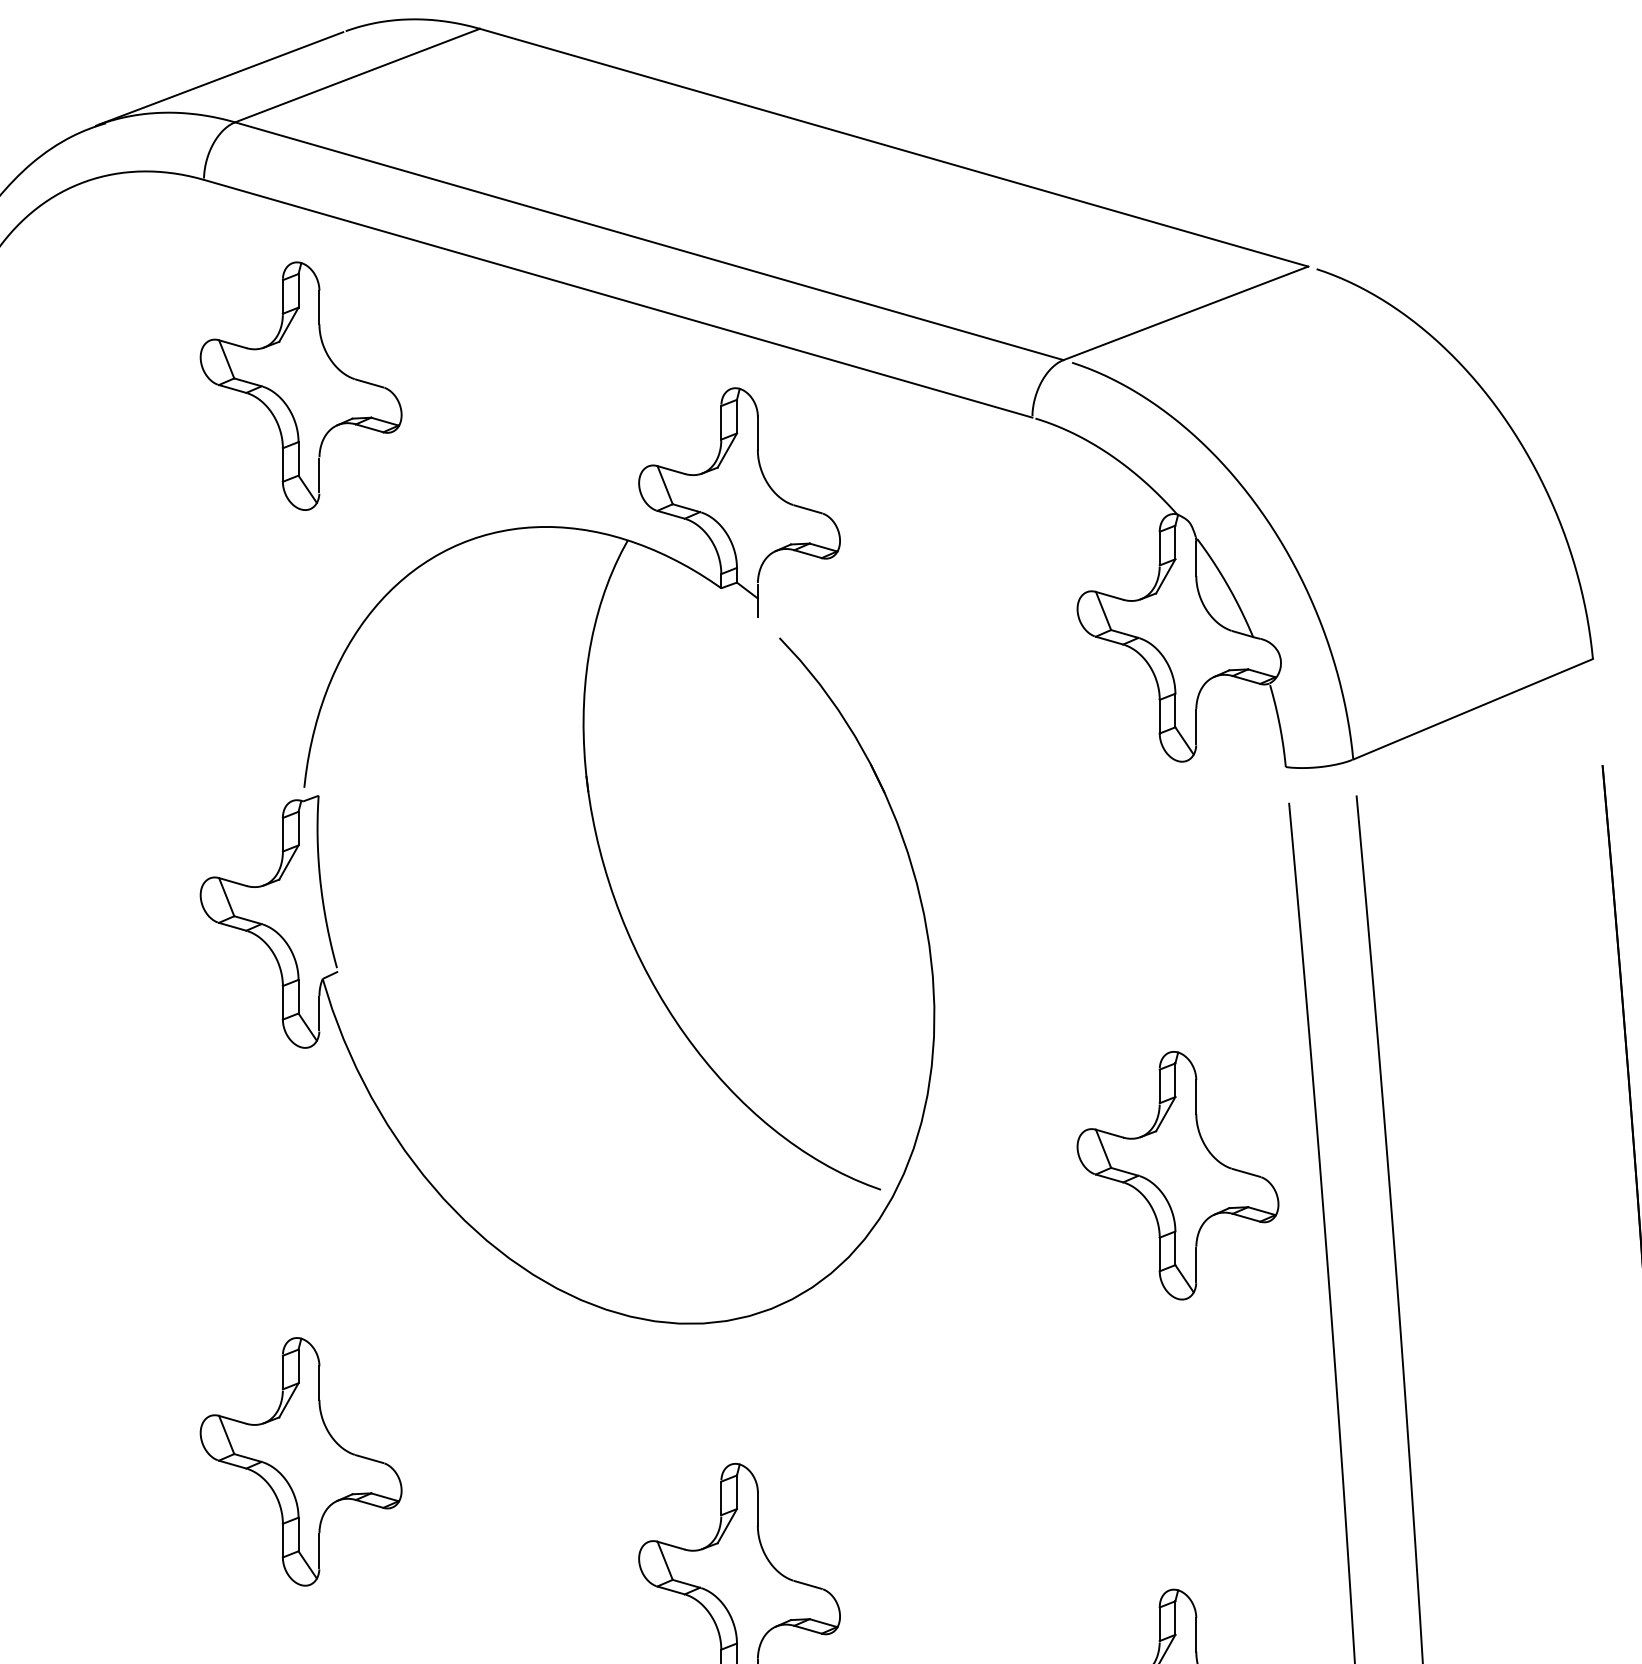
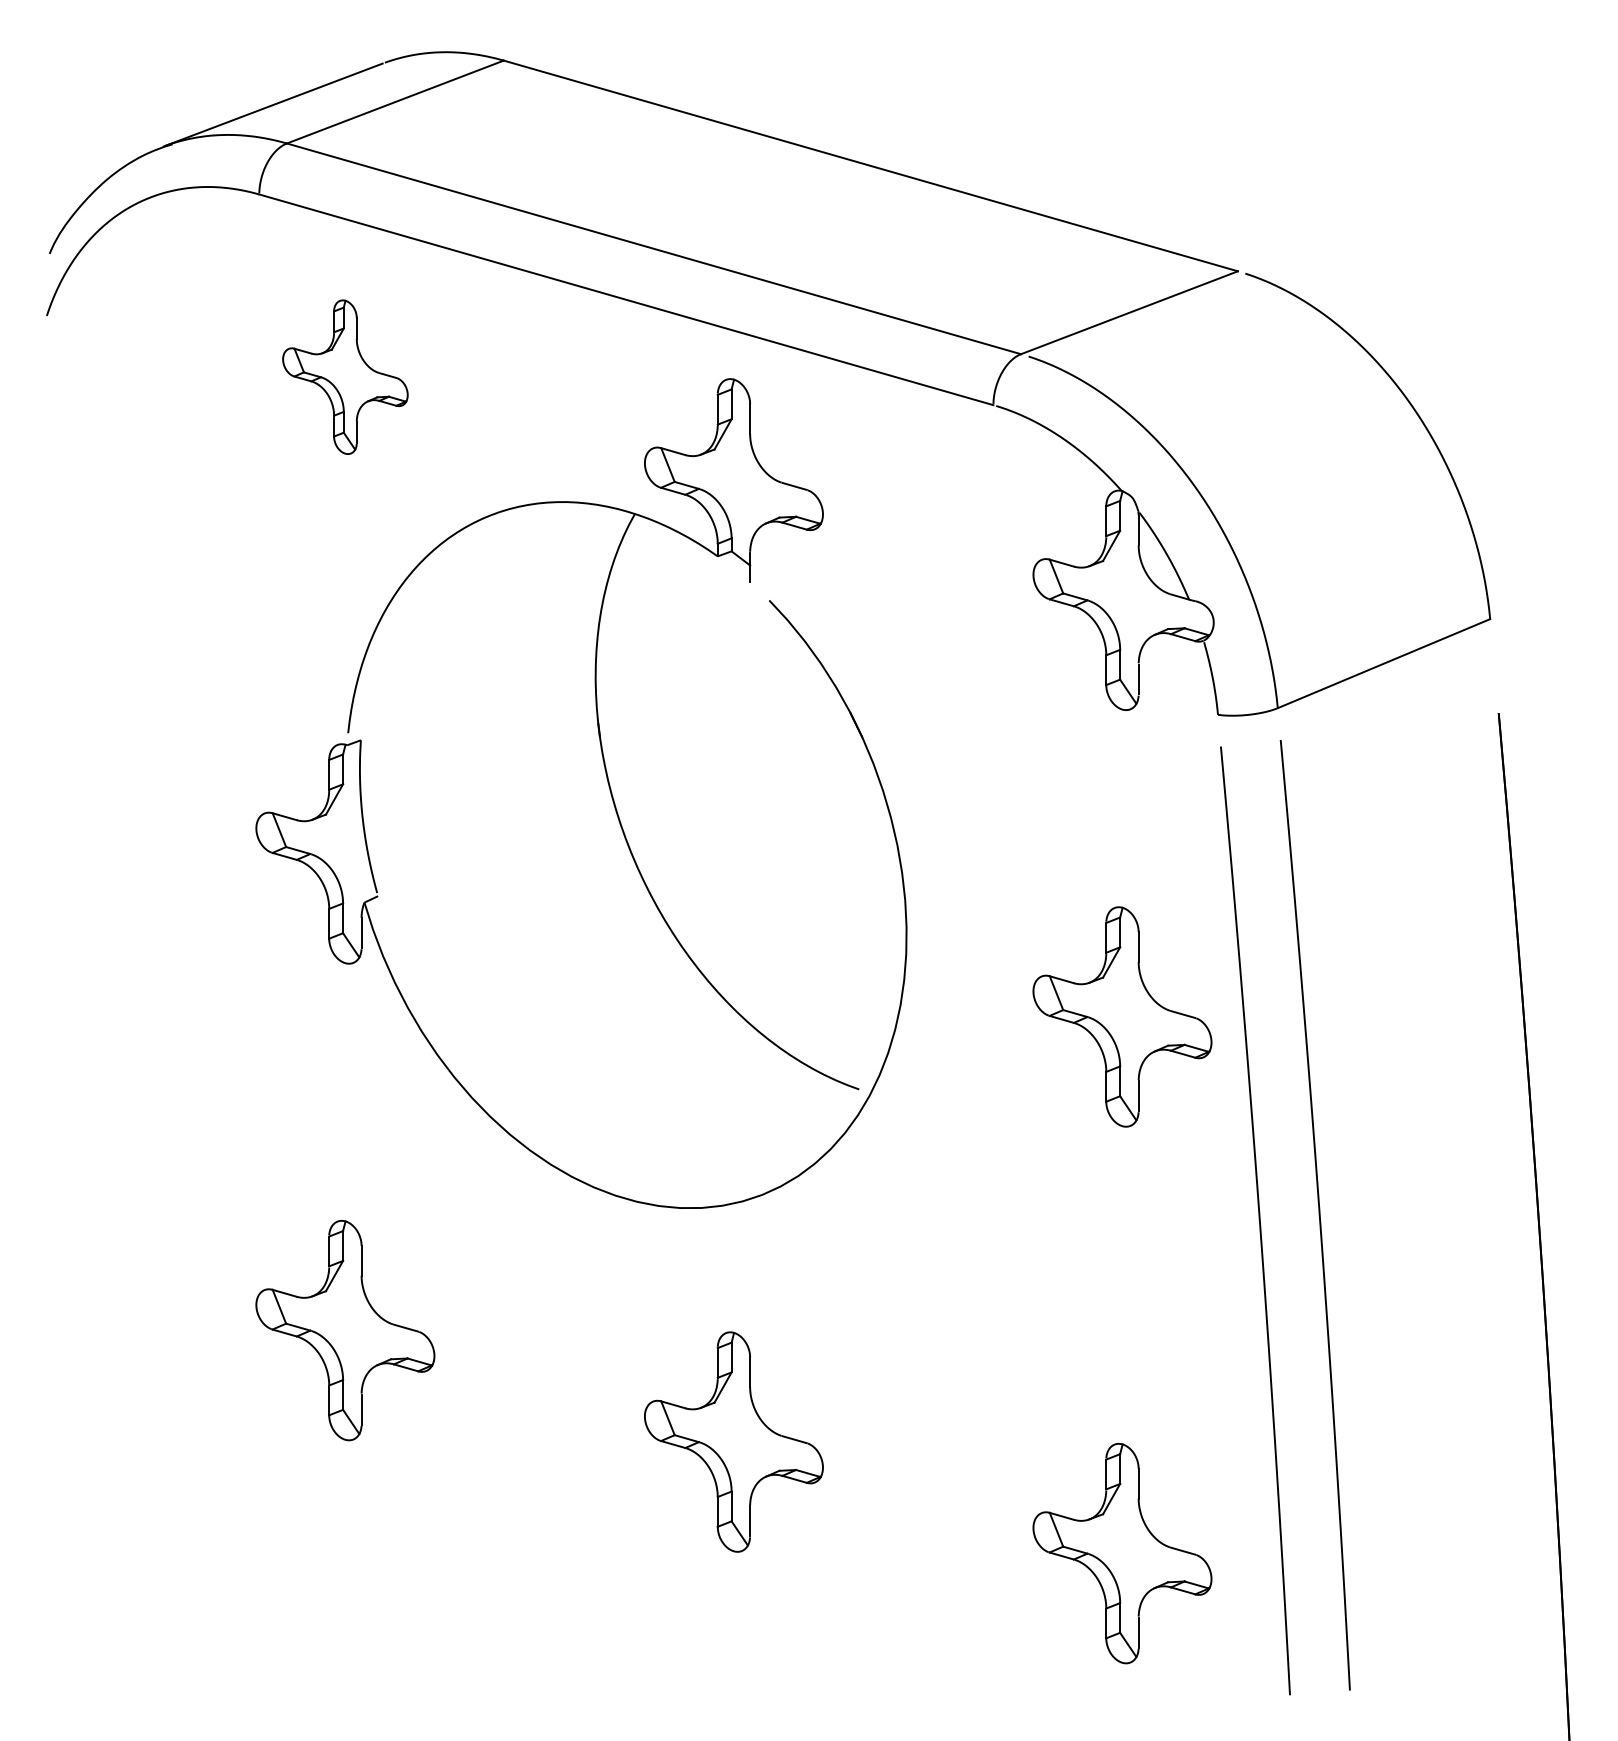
part: (301, 385) -> (345, 376), size x0.7
part: (1178, 1175) -> (1122, 1016), moved

